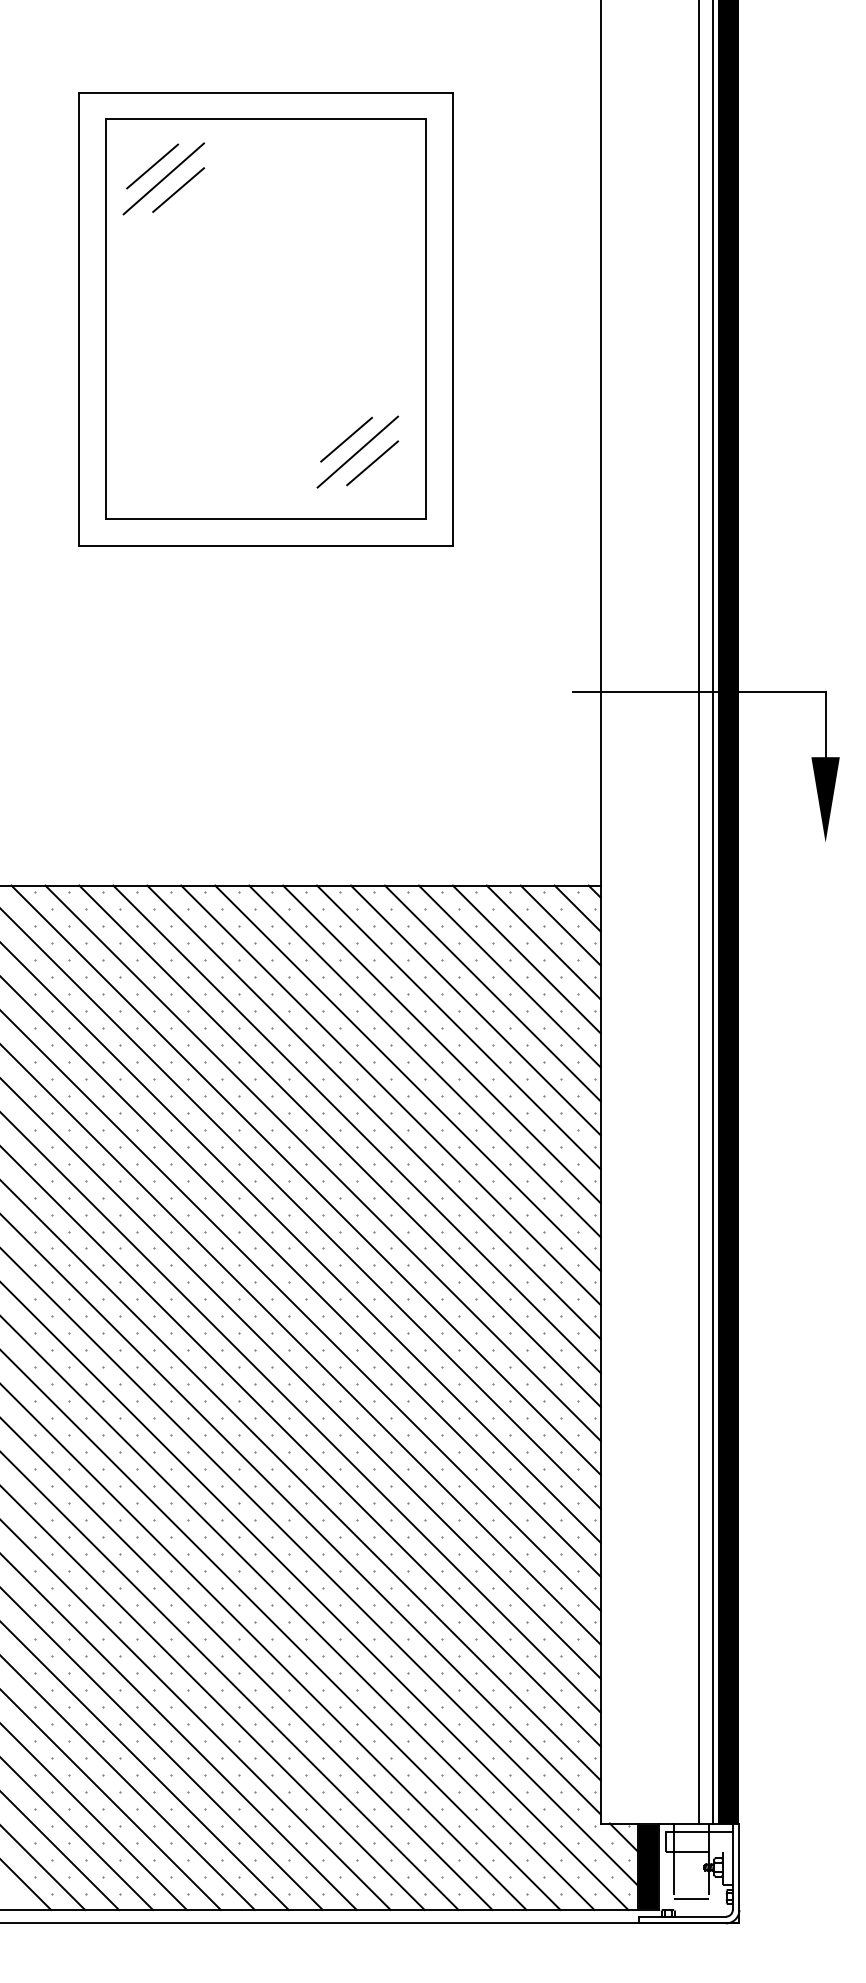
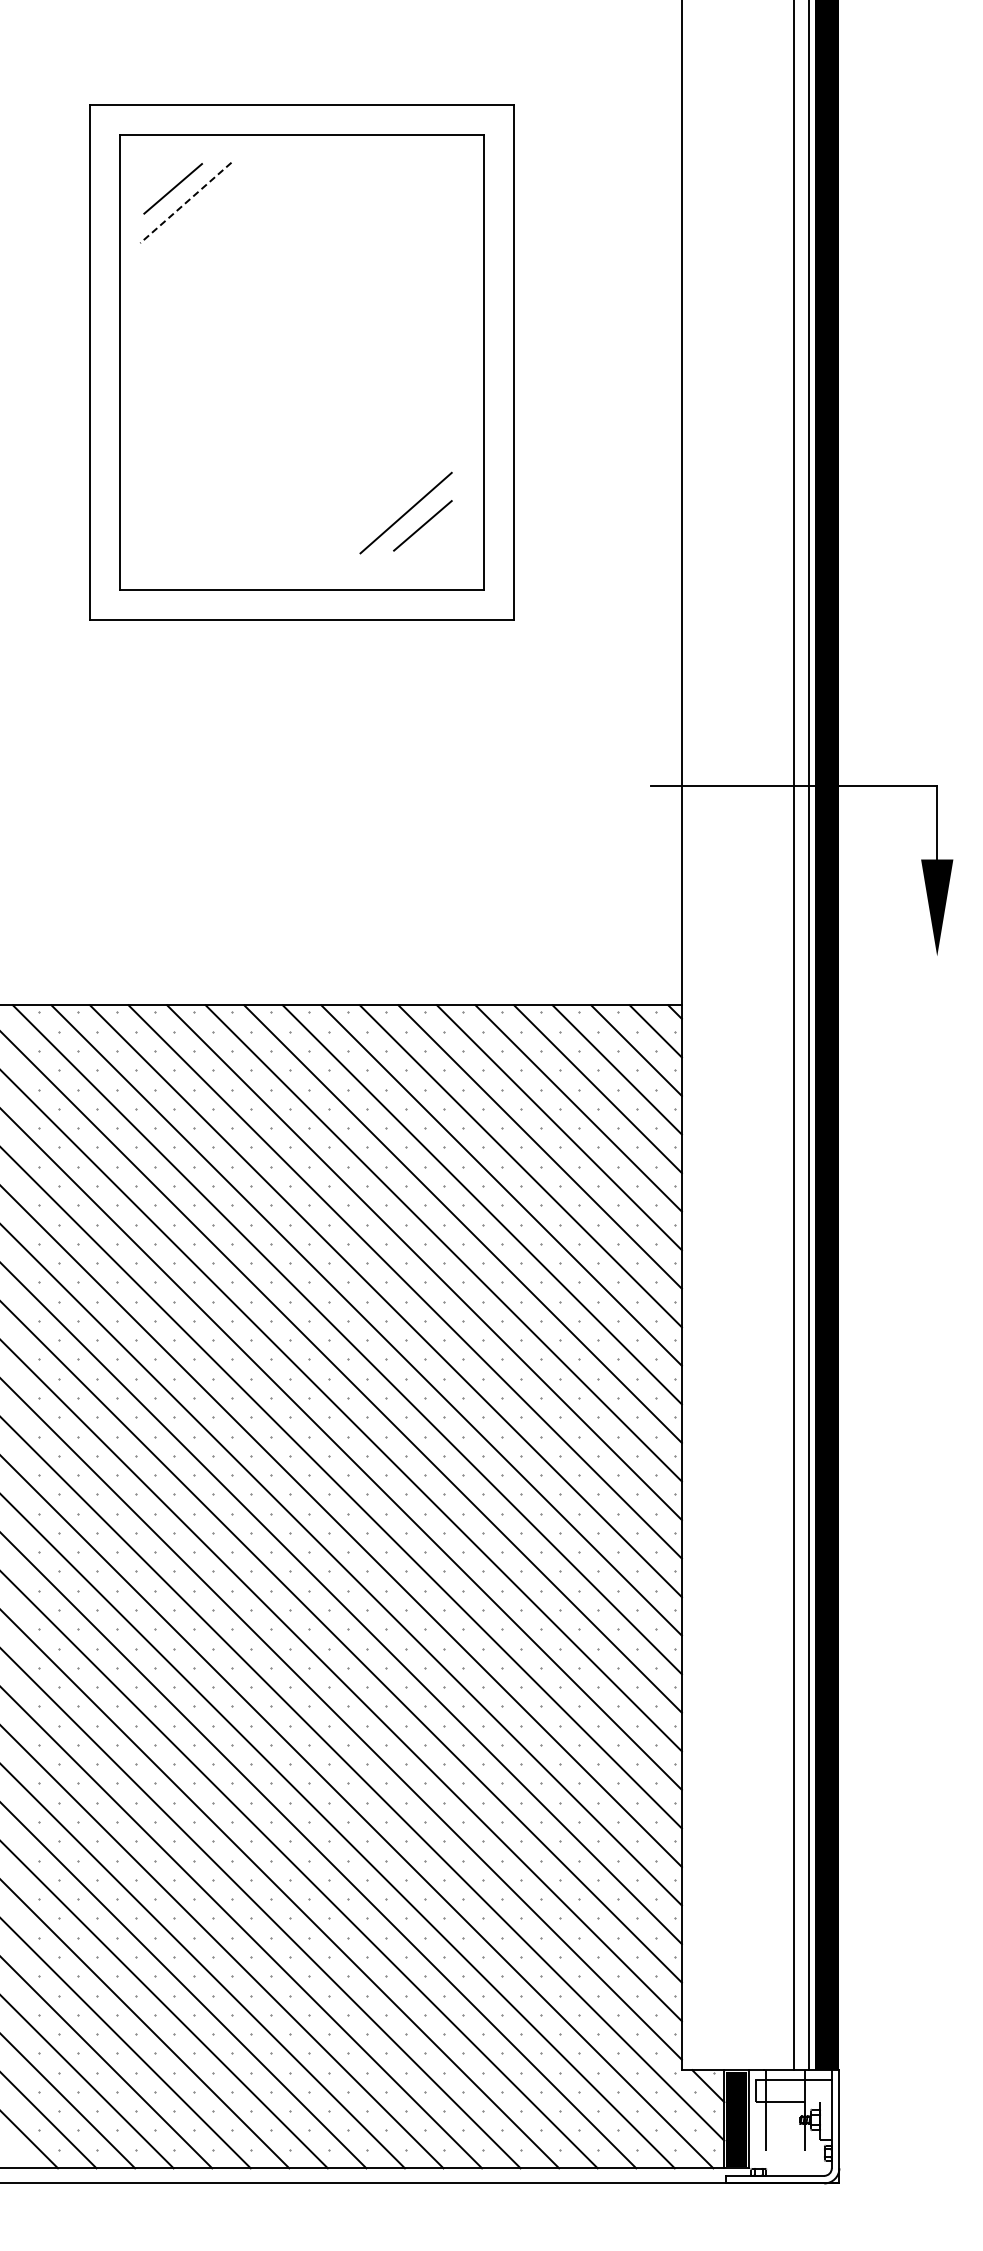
line: (163, 178) -> (185, 202), solid -> dashed
line: (178, 189) -> (202, 215), removed
line: (346, 439) -> (393, 498), removed
line: (691, 1898) -> (785, 2155), removed

